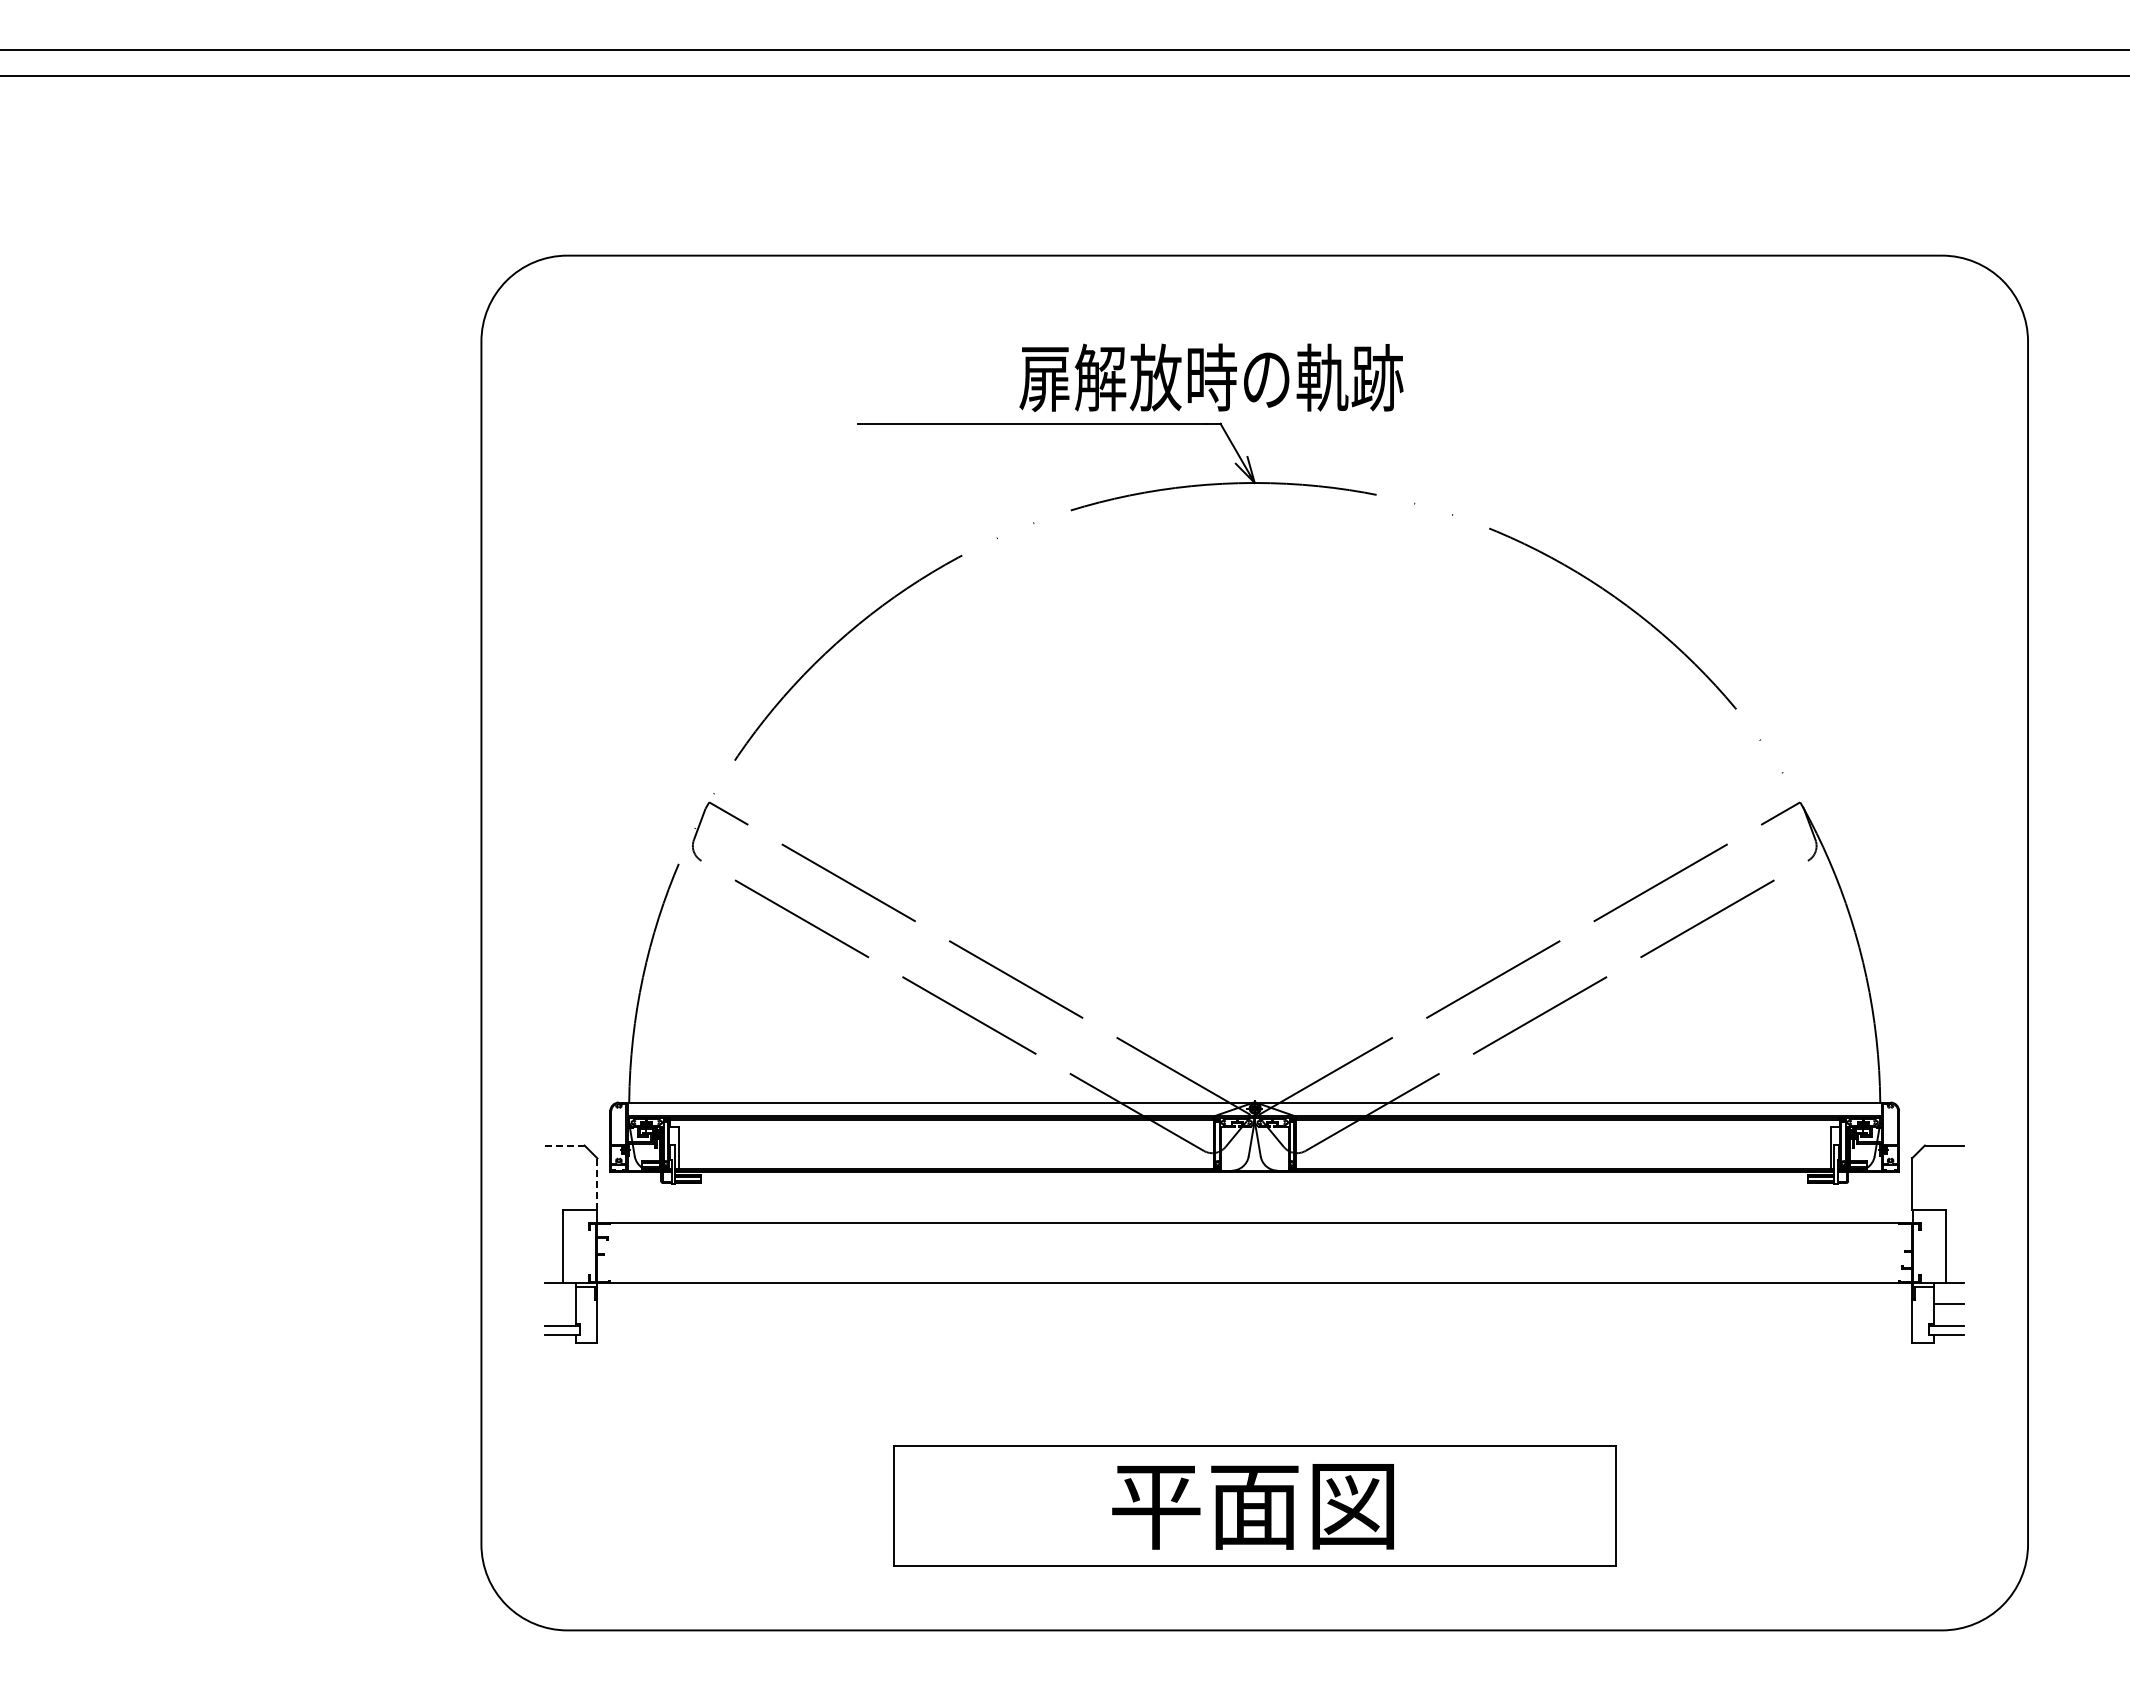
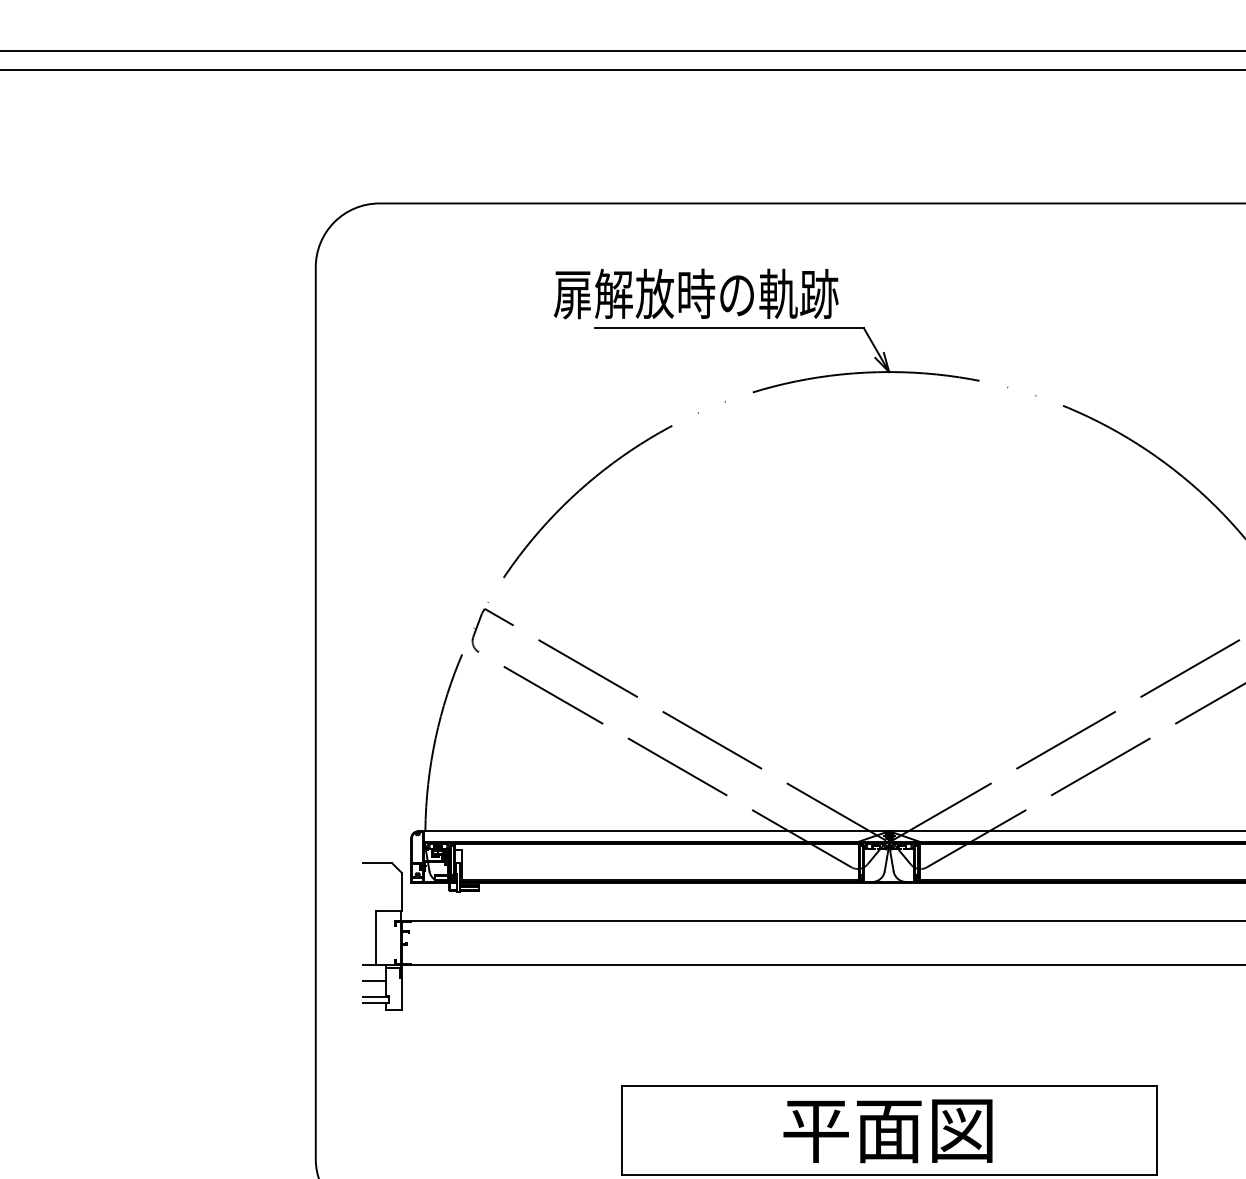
text: (1211, 377) -> (696, 293), moved
line: (564, 1145) -> (377, 863), dashed -> solid
line: (597, 1184) -> (401, 892), dashed -> solid
line: (560, 1304) -> (374, 981), added

